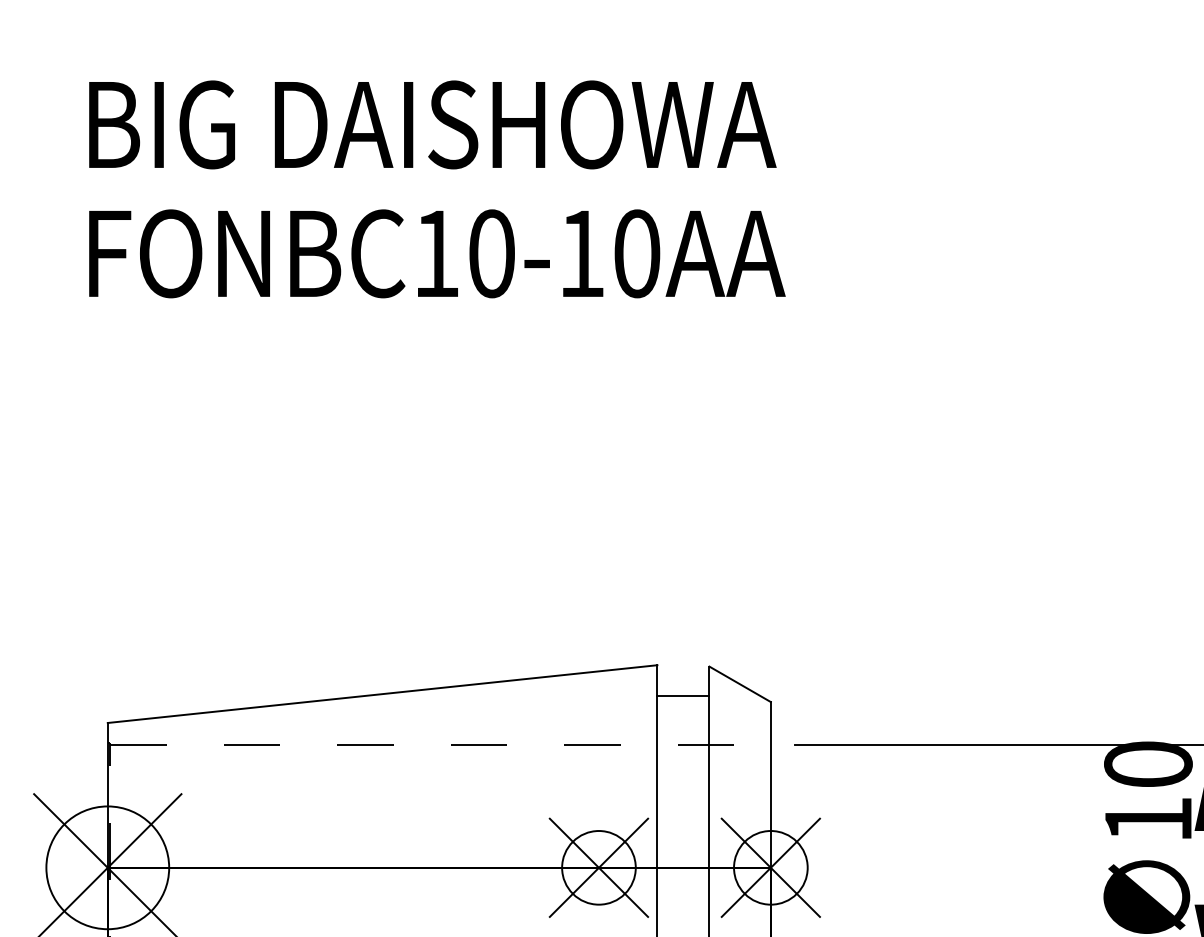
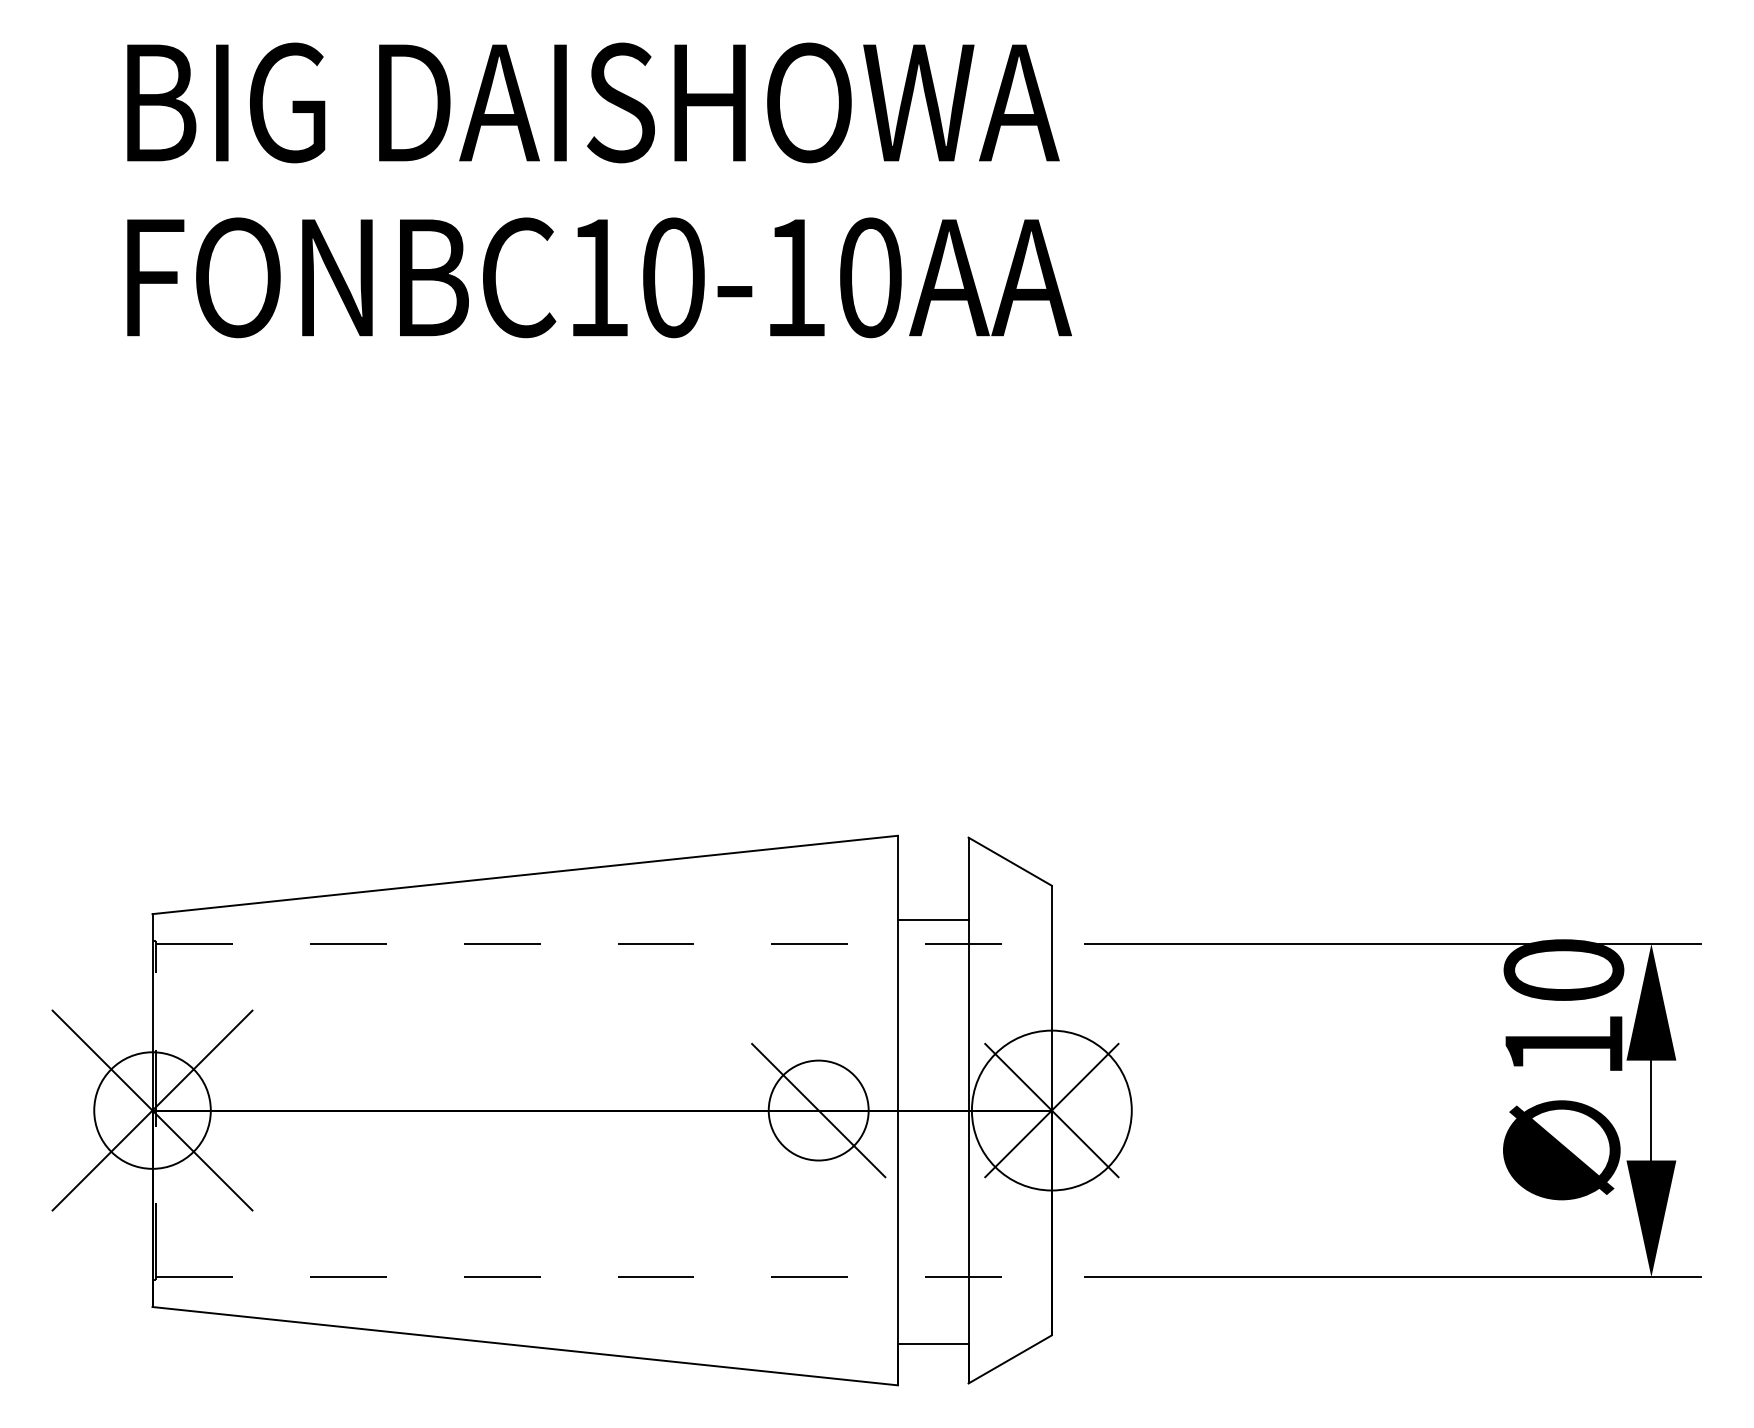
line: (682, 695) -> (932, 920), moved
circle: (107, 867) -> (152, 1110), size x0.7
line: (598, 867) -> (818, 1110), removed
circle: (770, 867) -> (1051, 1110), size x1.6

